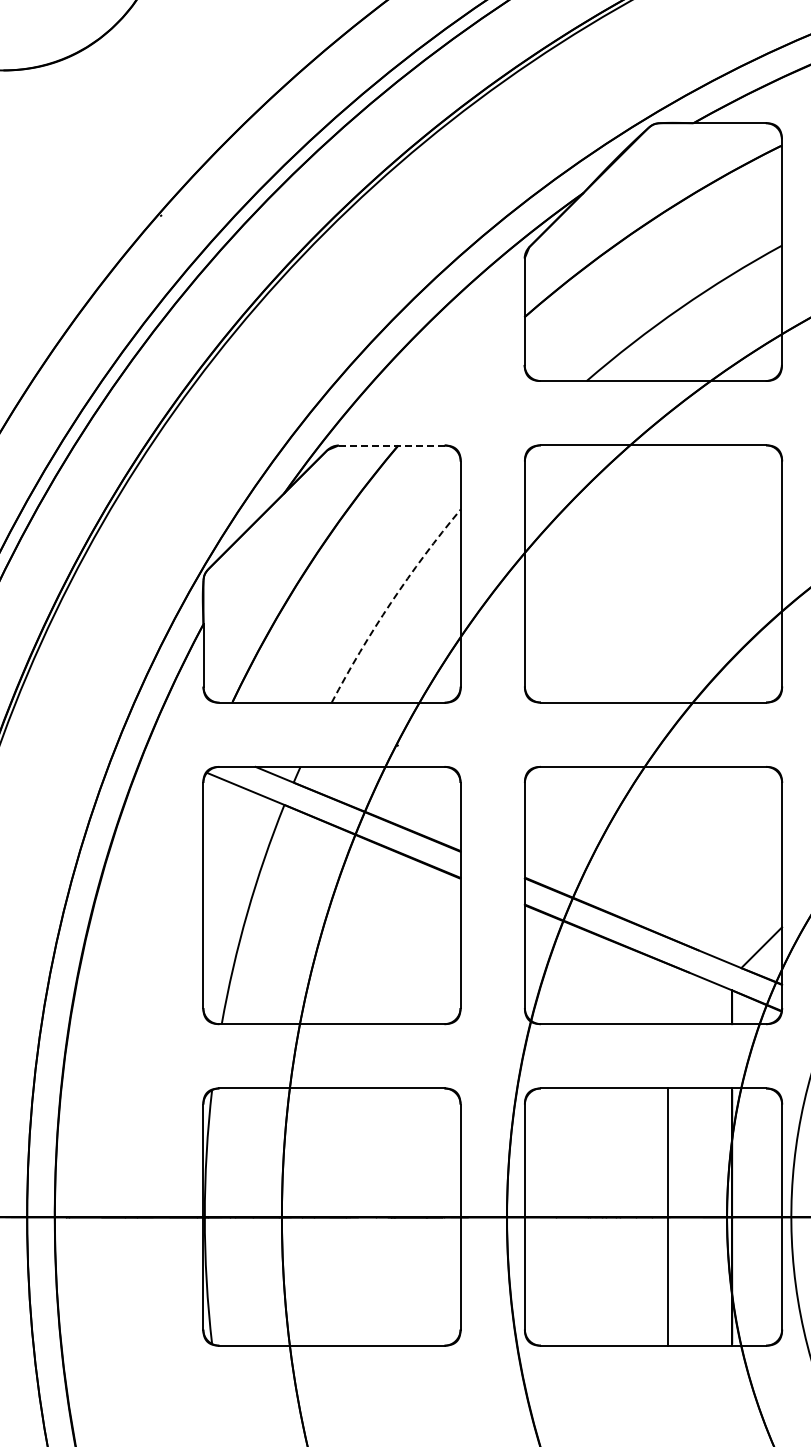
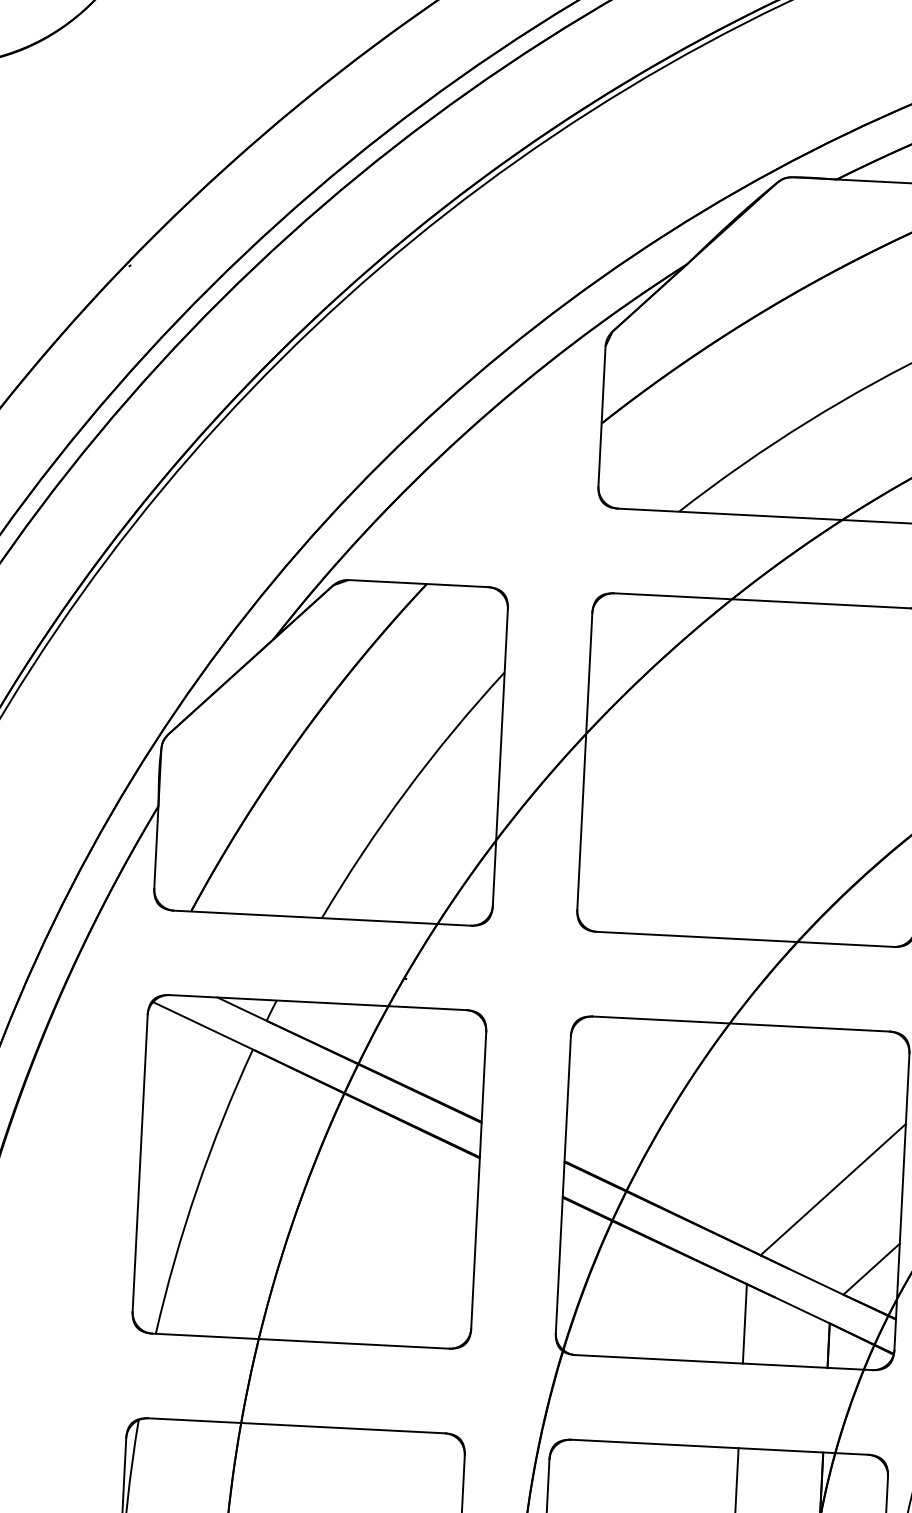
line: (391, 445) -> (417, 583), dashed -> solid
arc: (391, 602) -> (407, 790), dashed -> solid
line: (729, 888) -> (833, 1189), added
line: (667, 993) -> (744, 1323), added

